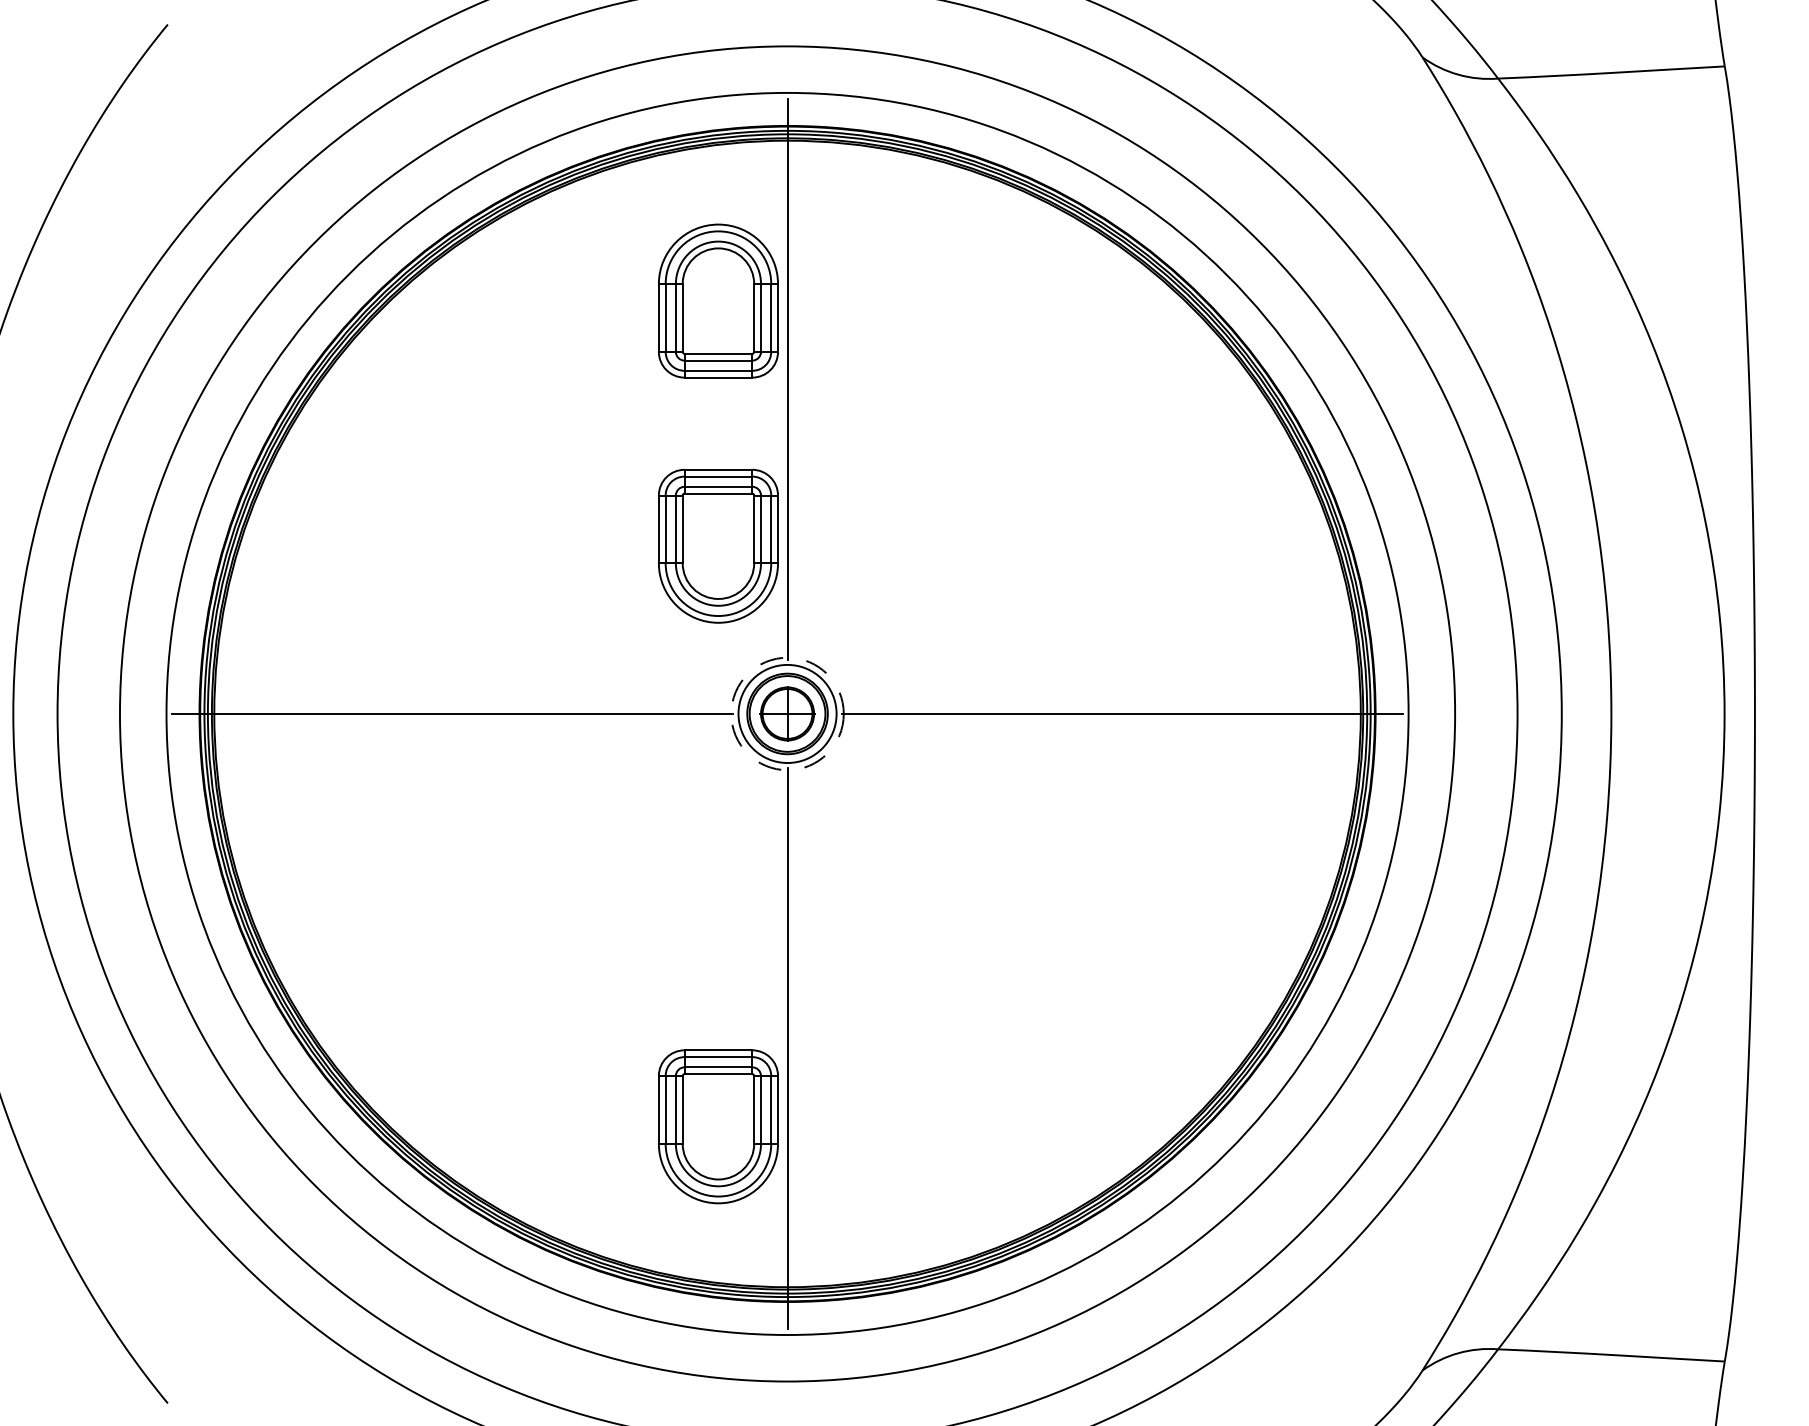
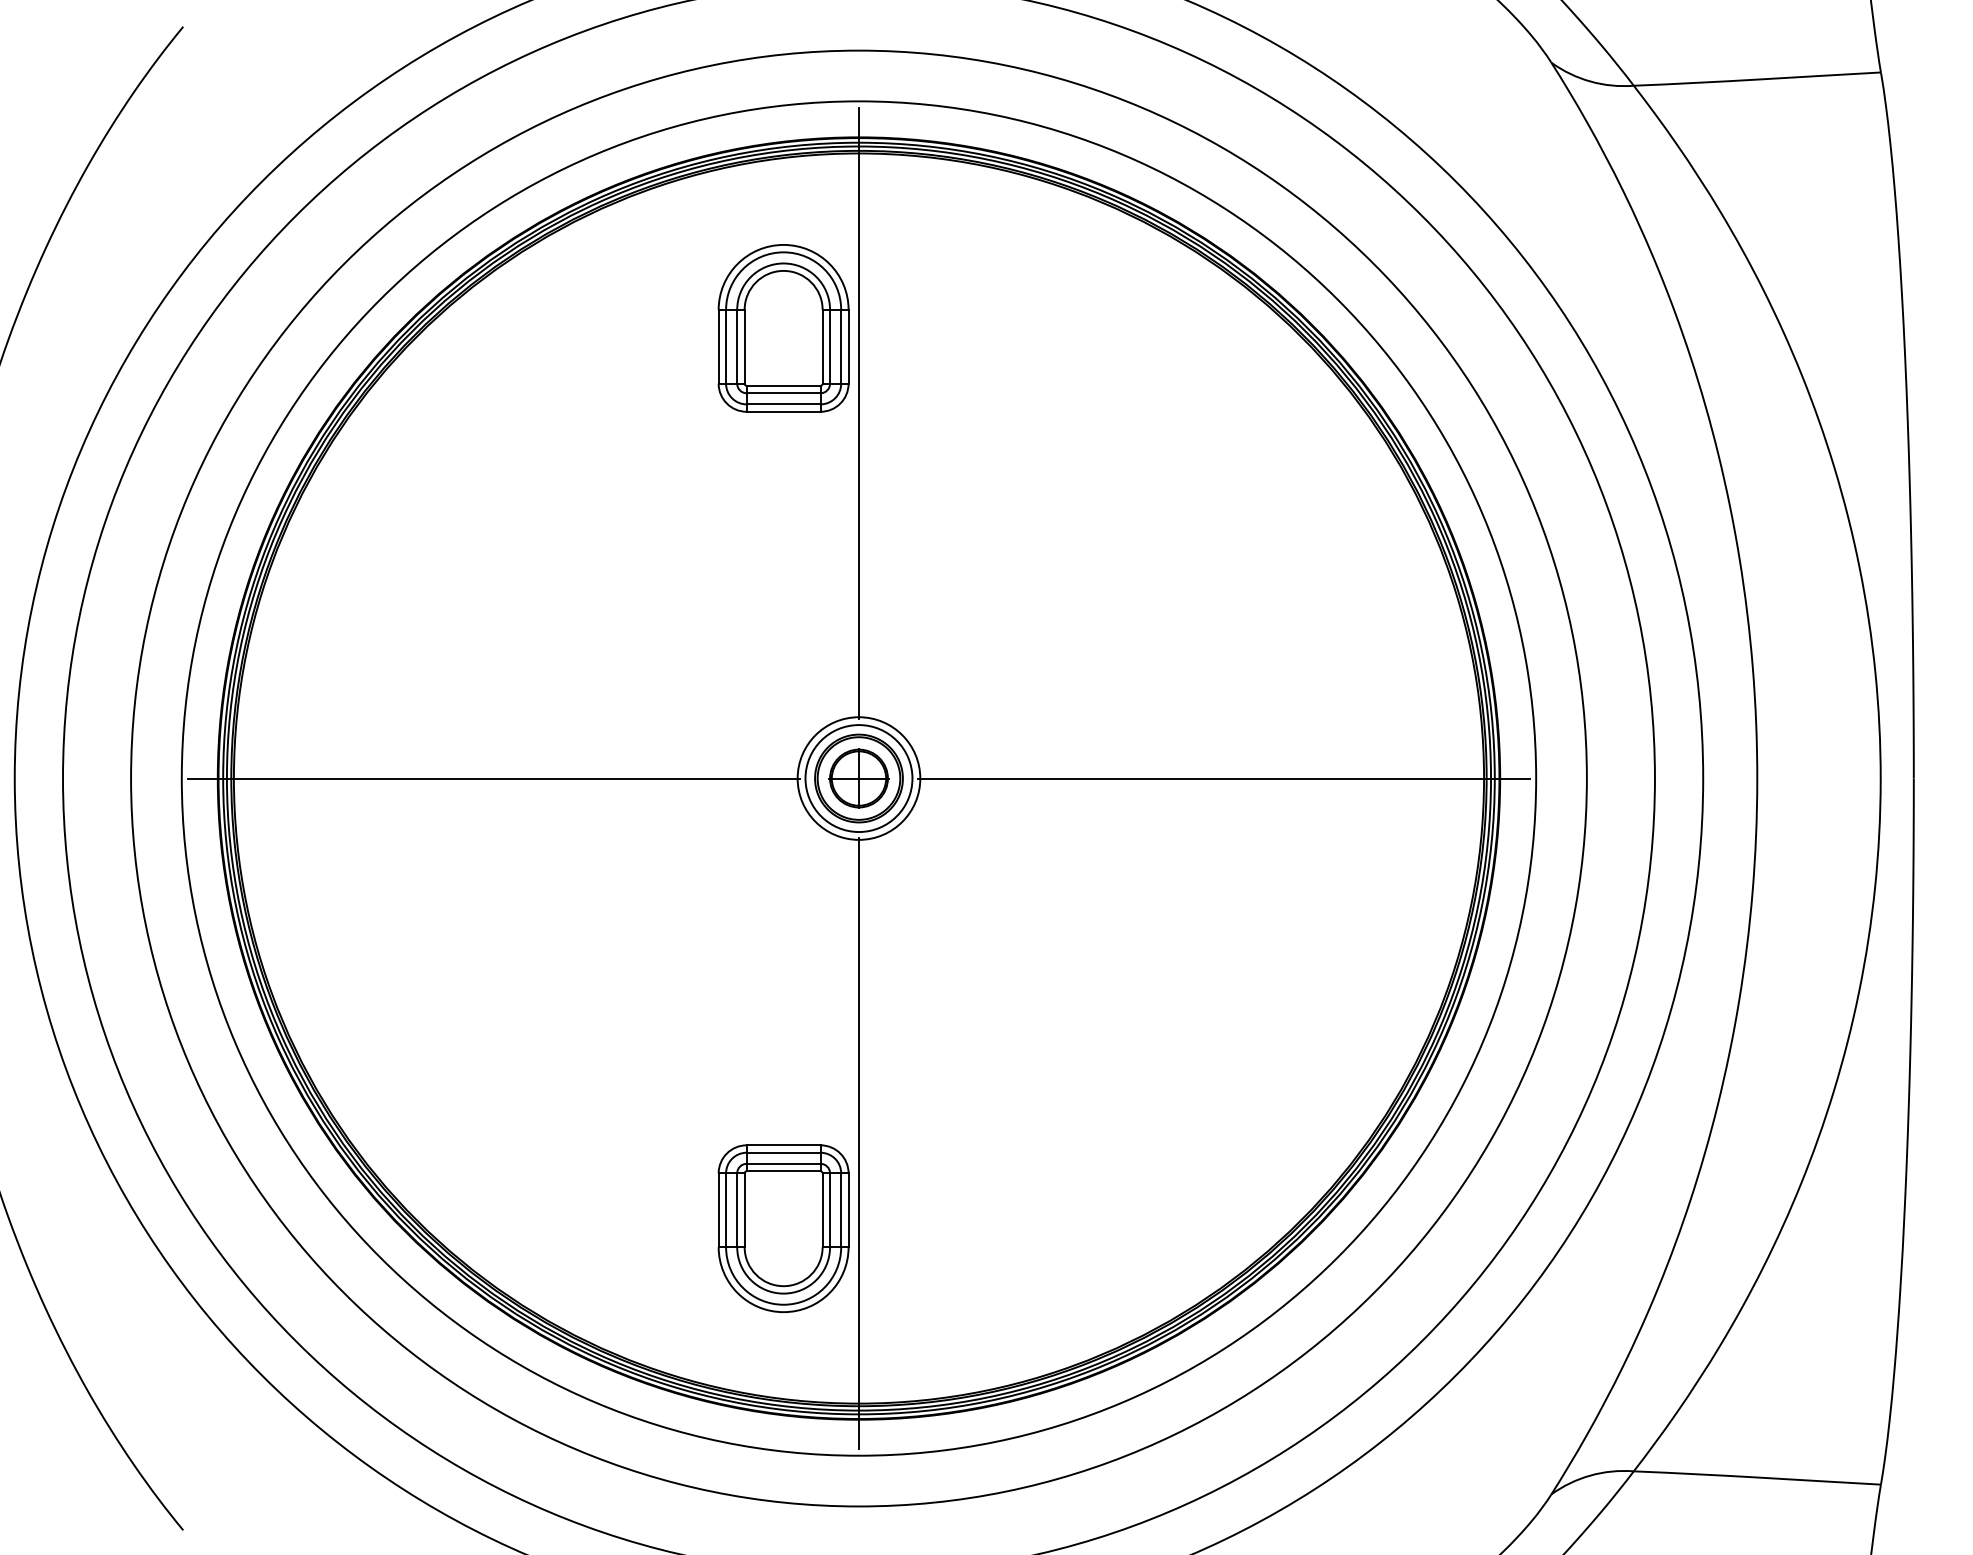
part: (718, 546) -> (783, 595), removed
circle: (787, 713) -> (858, 778), dashed -> solid

